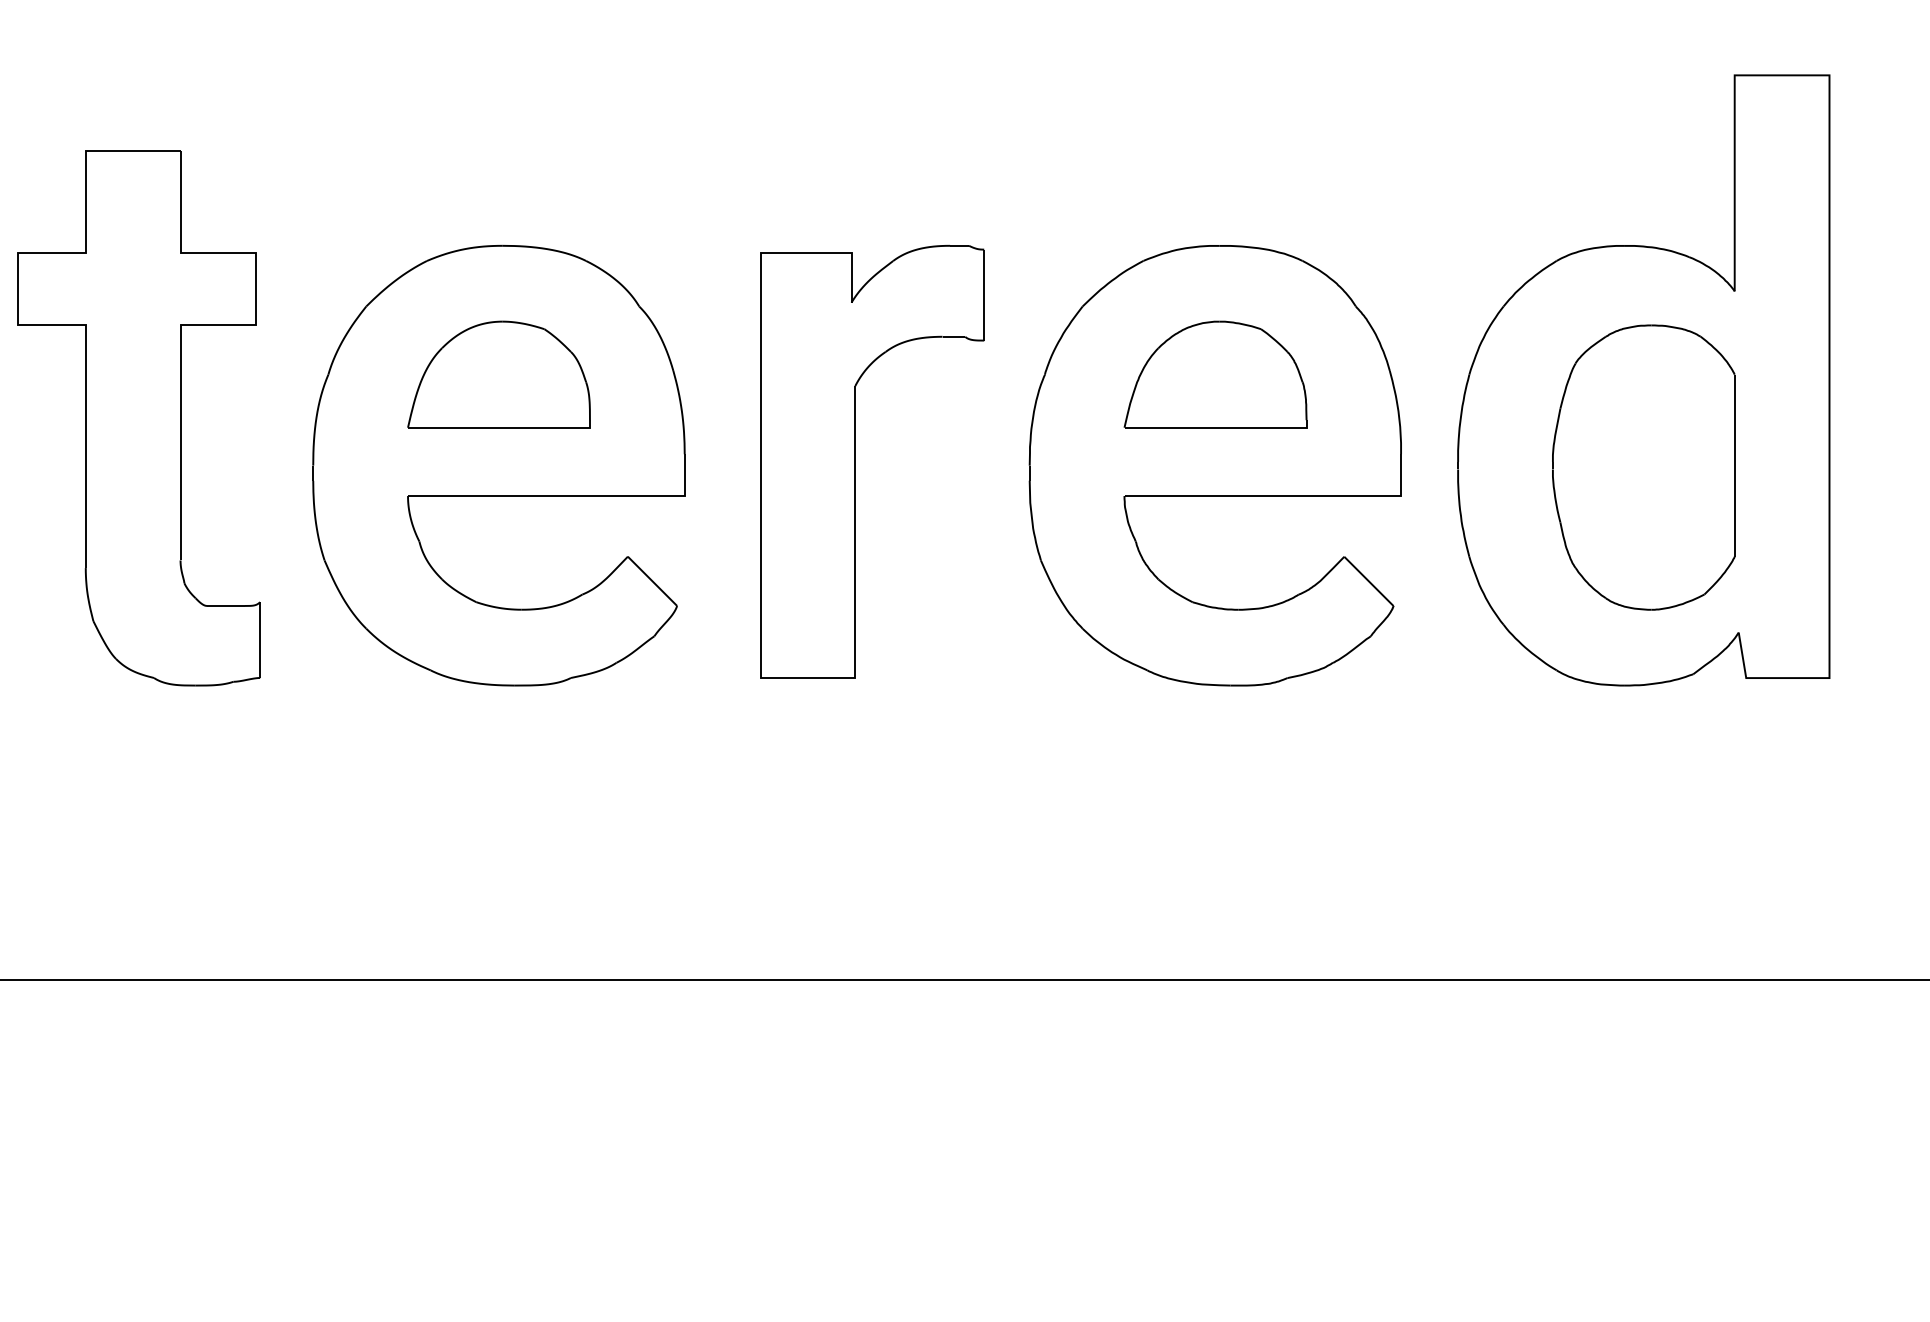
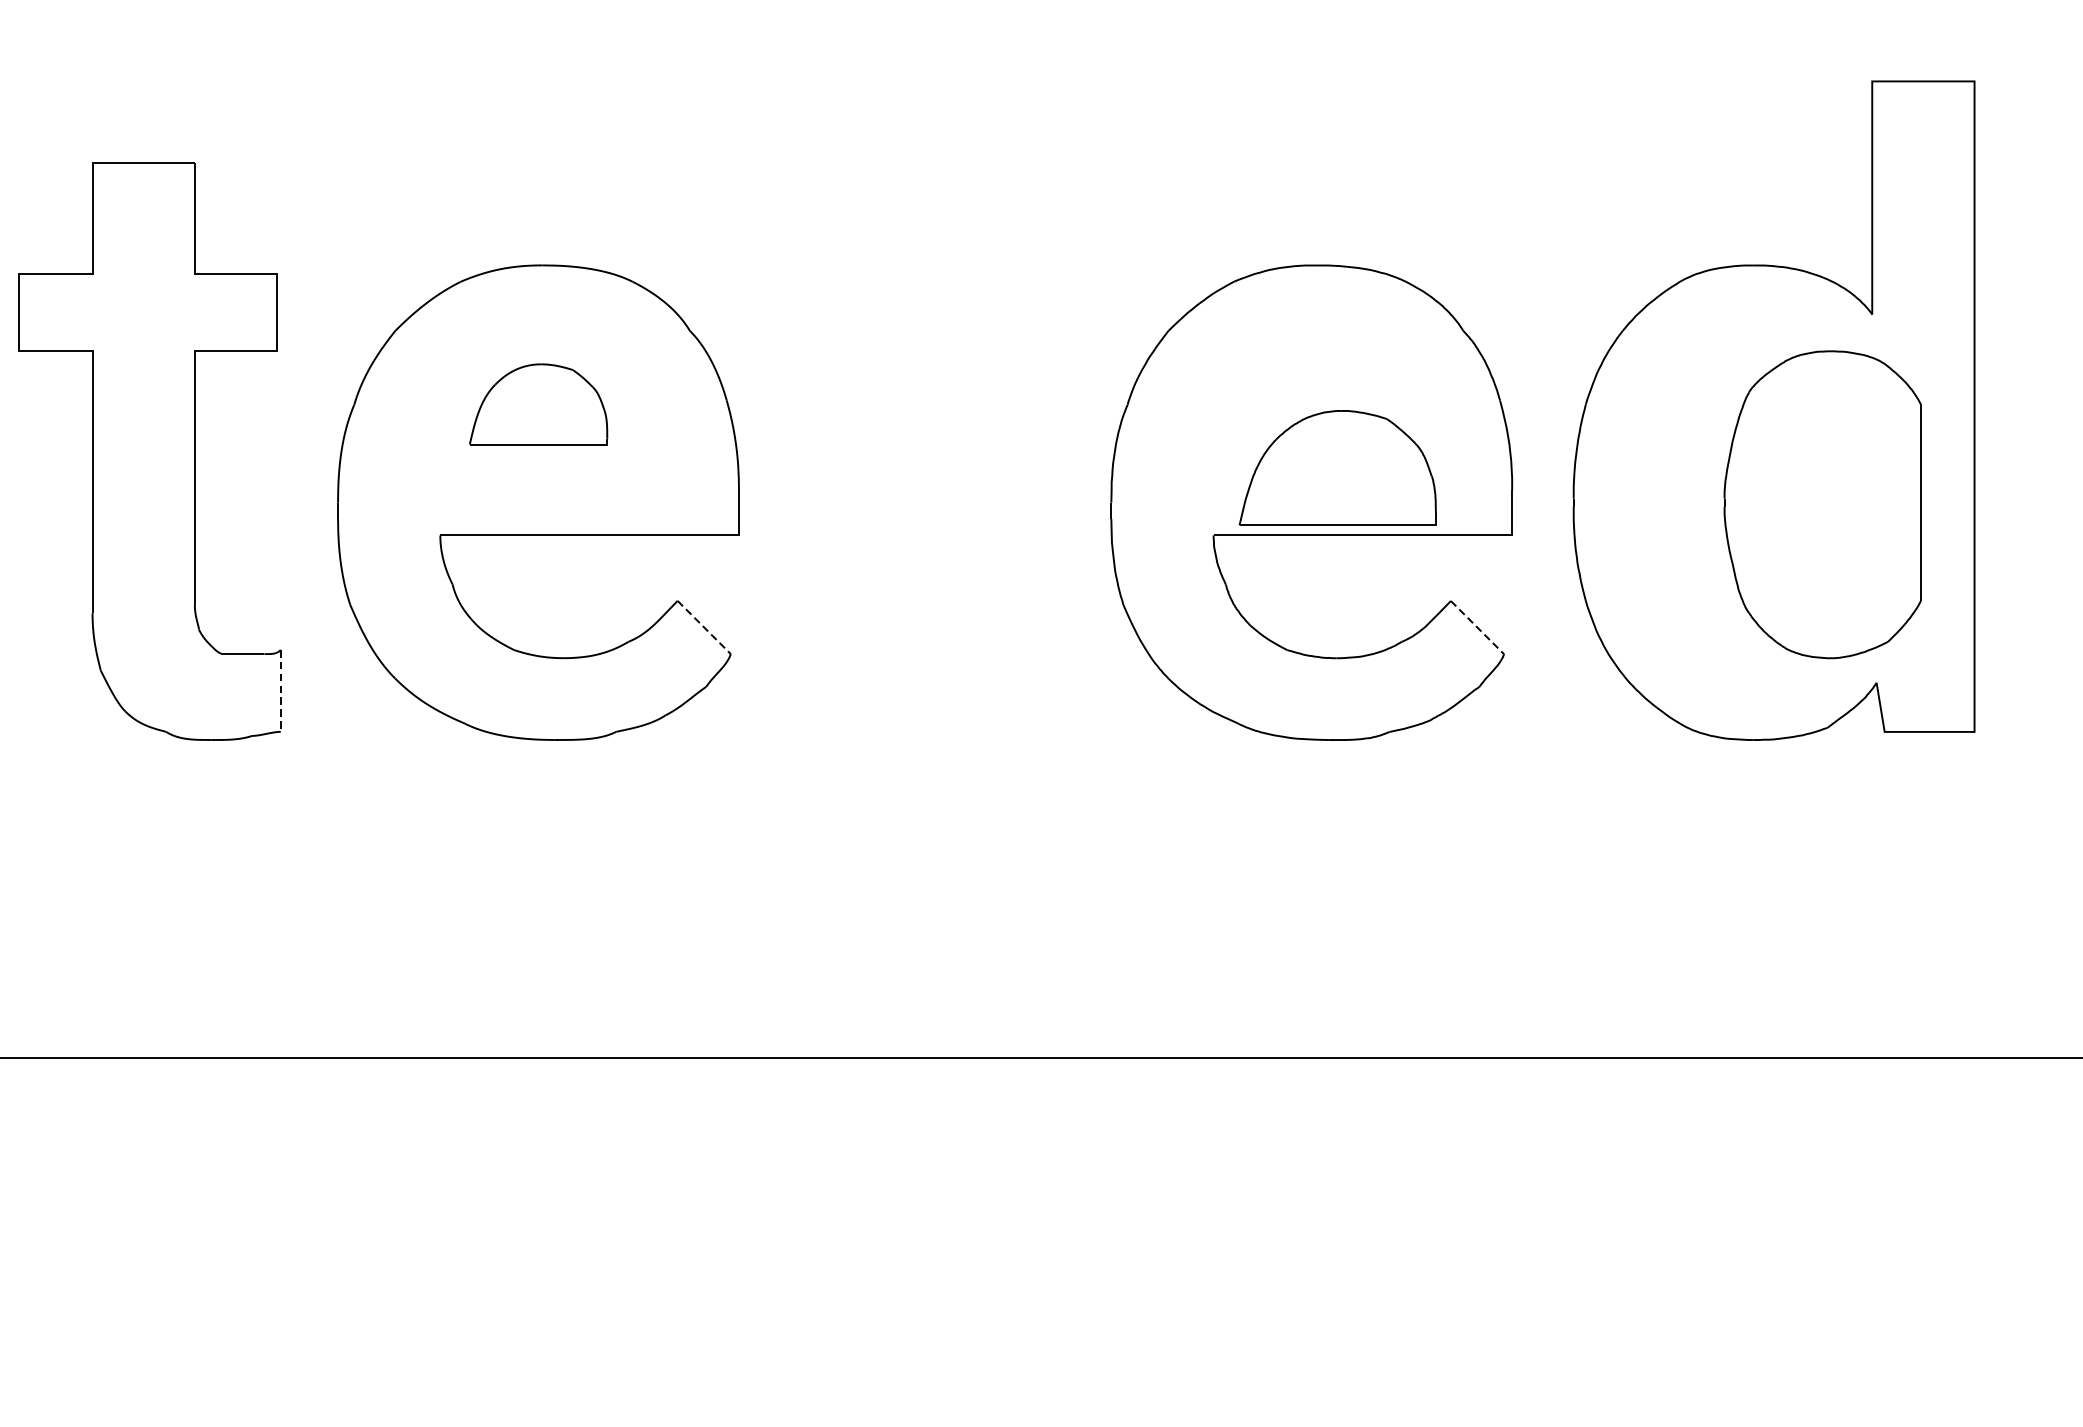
part: (498, 374) -> (538, 404), size x0.7
part: (1215, 374) -> (1337, 467), moved
part: (855, 461) -> (923, 498), removed
part: (1643, 467) -> (1822, 504), moved
line: (652, 581) -> (704, 627), solid -> dashed
line: (1368, 581) -> (1476, 627), solid -> dashed
line: (260, 640) -> (281, 691), solid -> dashed

